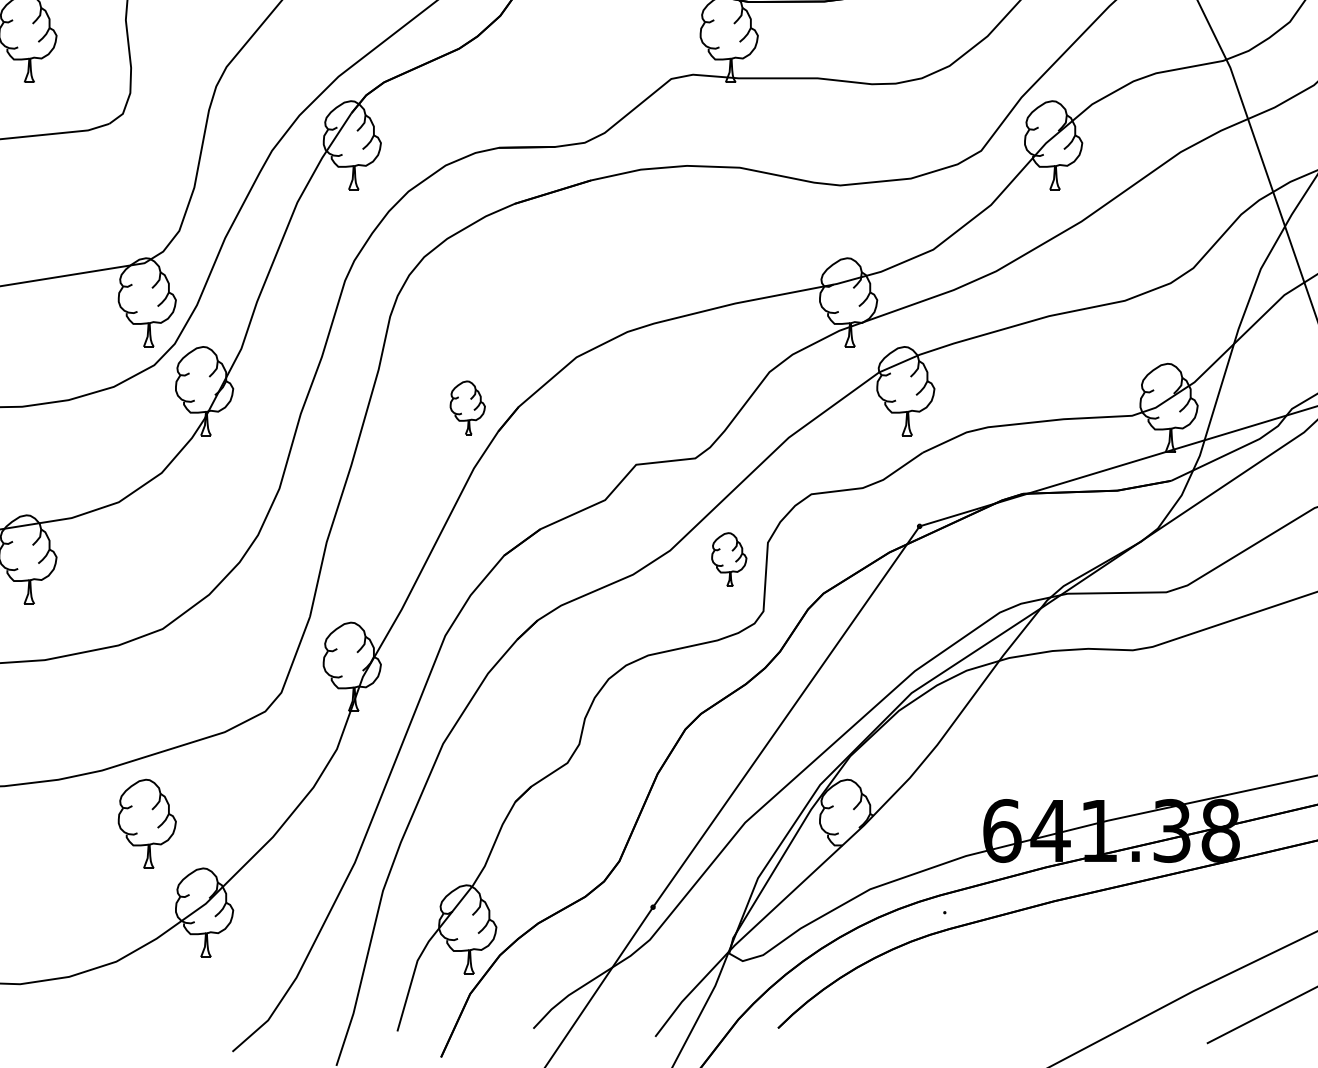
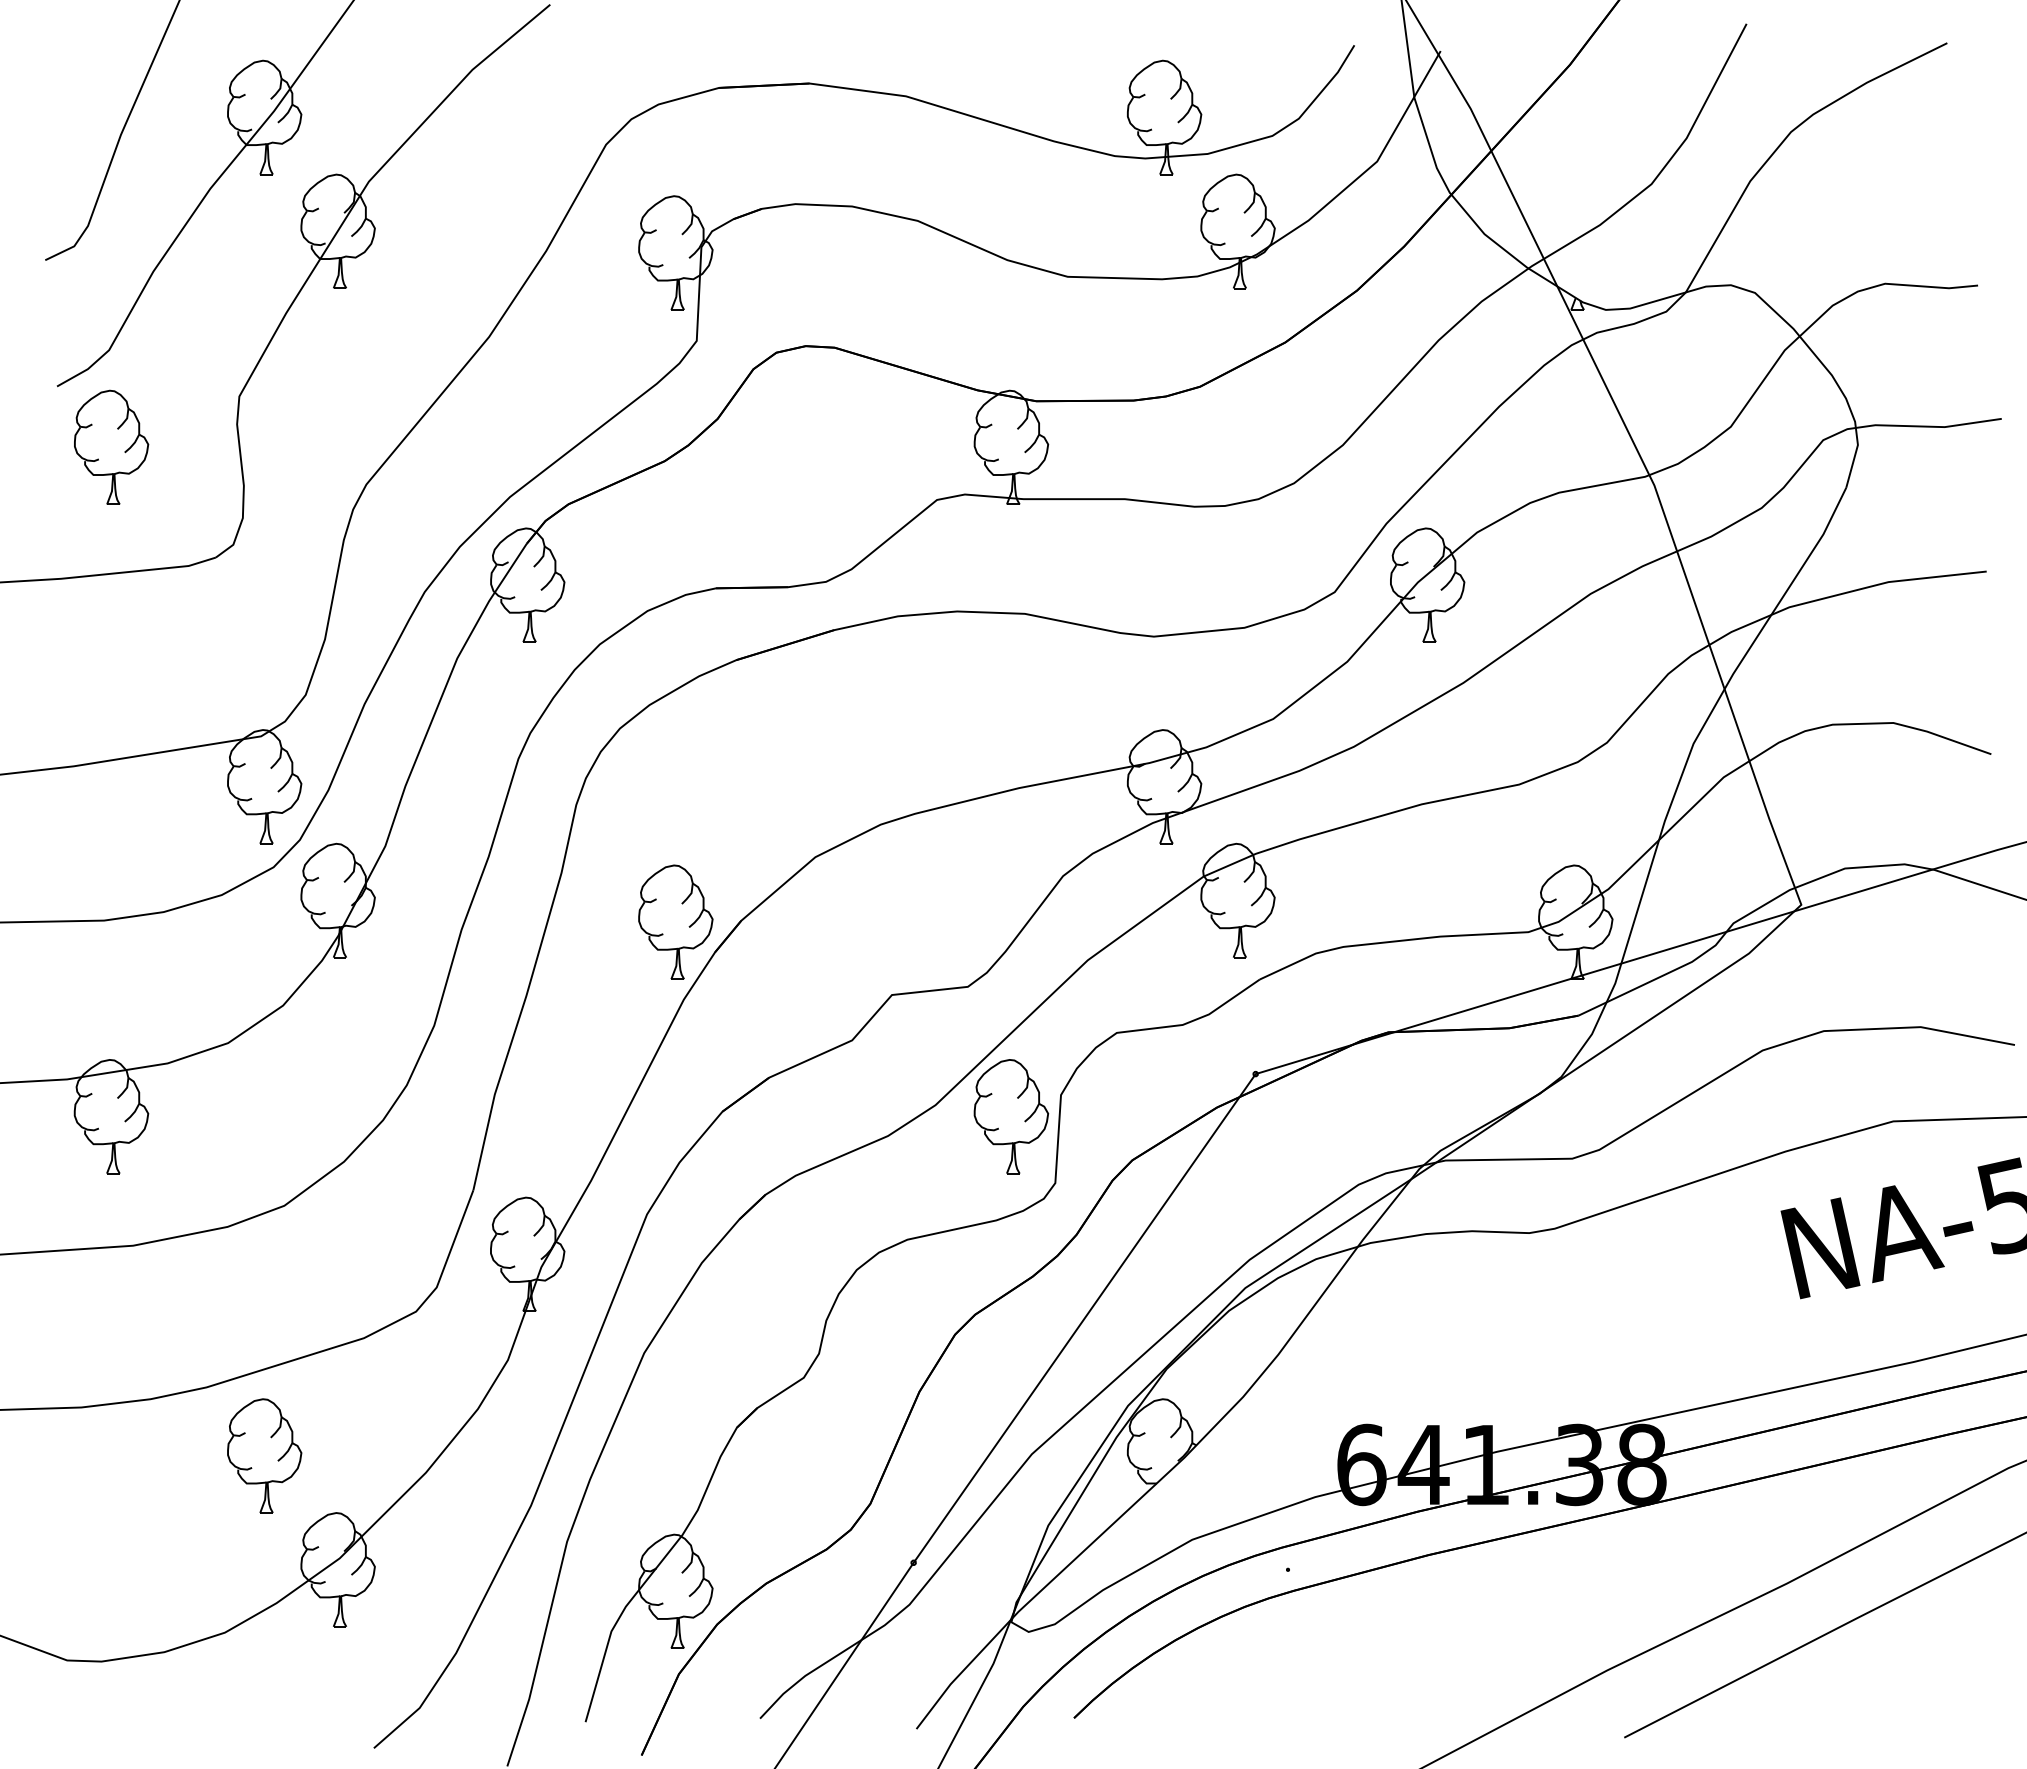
part: (467, 407) -> (675, 921), size x1.67
part: (729, 559) -> (1011, 1116), size x1.67

